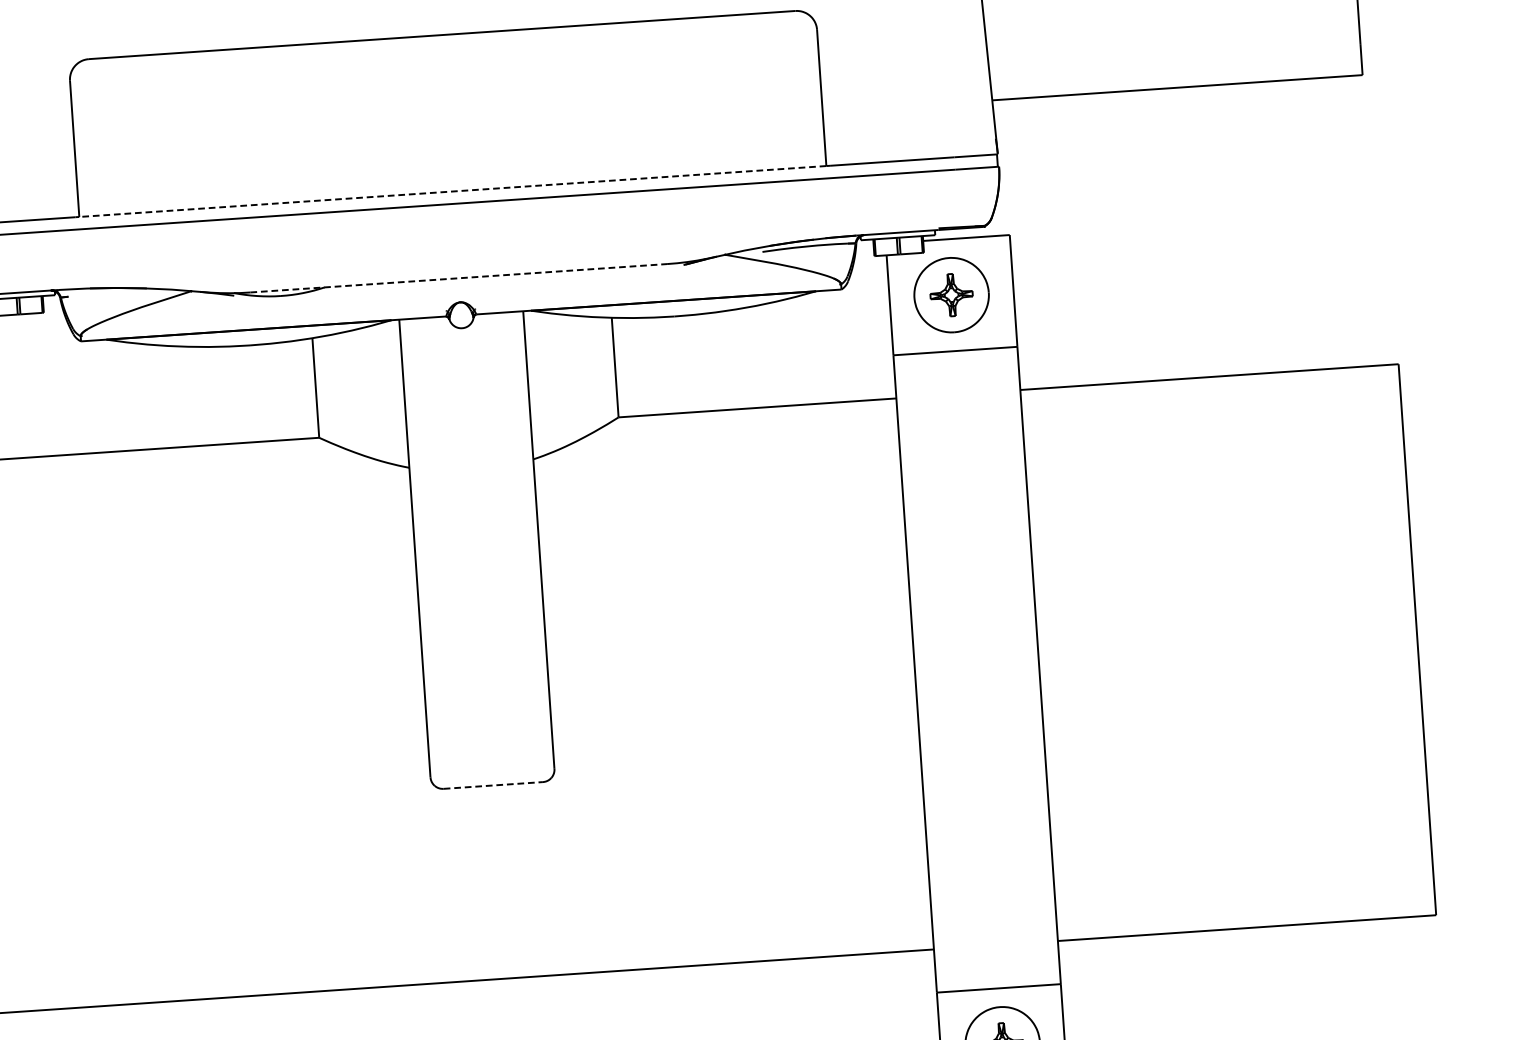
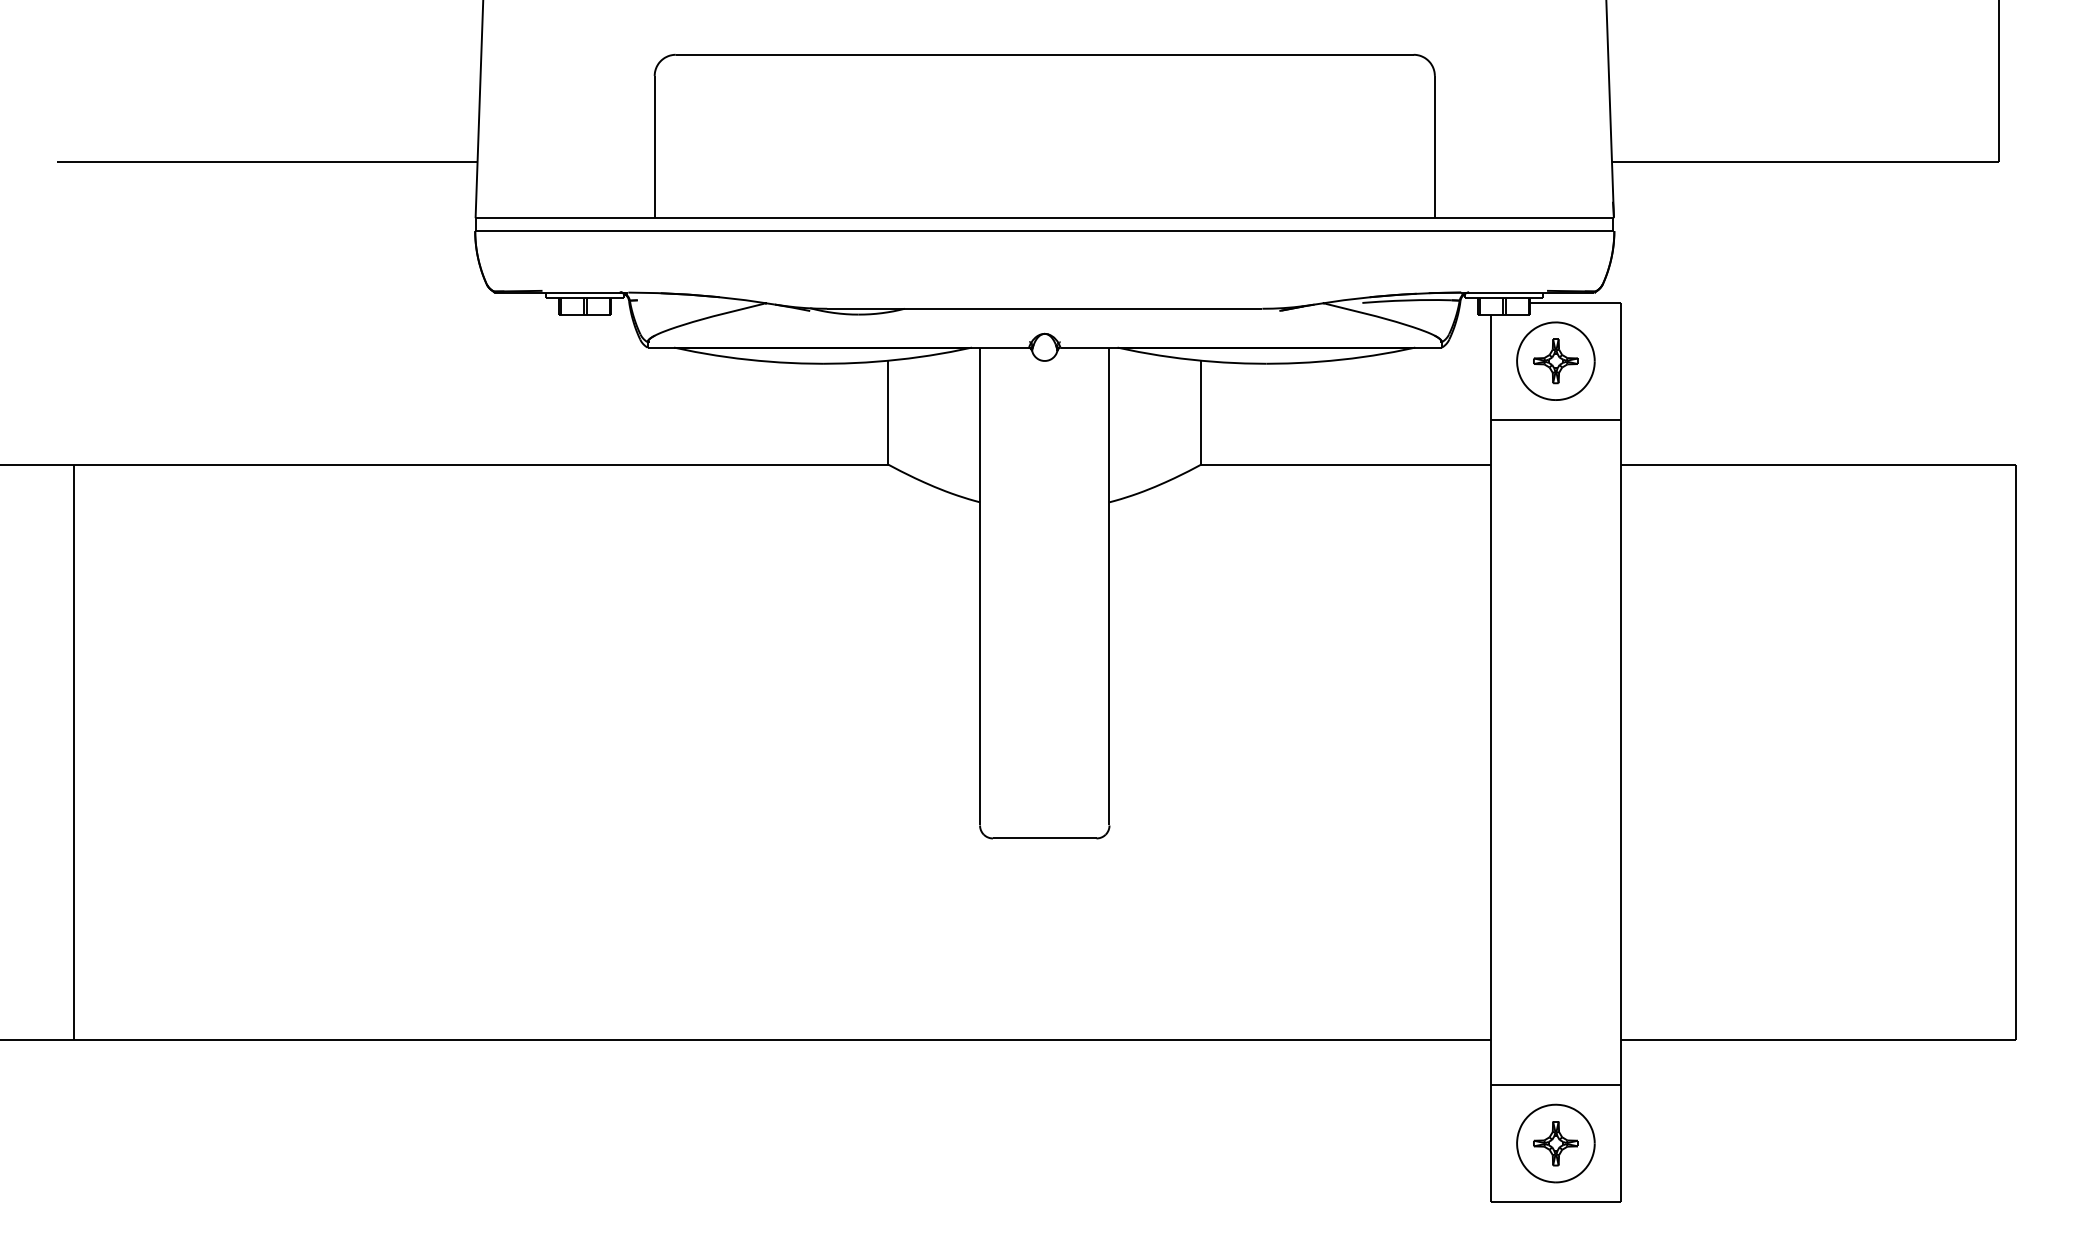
line: (452, 191) -> (1044, 218), dashed -> solid
line: (458, 278) -> (1044, 308), dashed -> solid
line: (493, 785) -> (1044, 838), dashed -> solid

